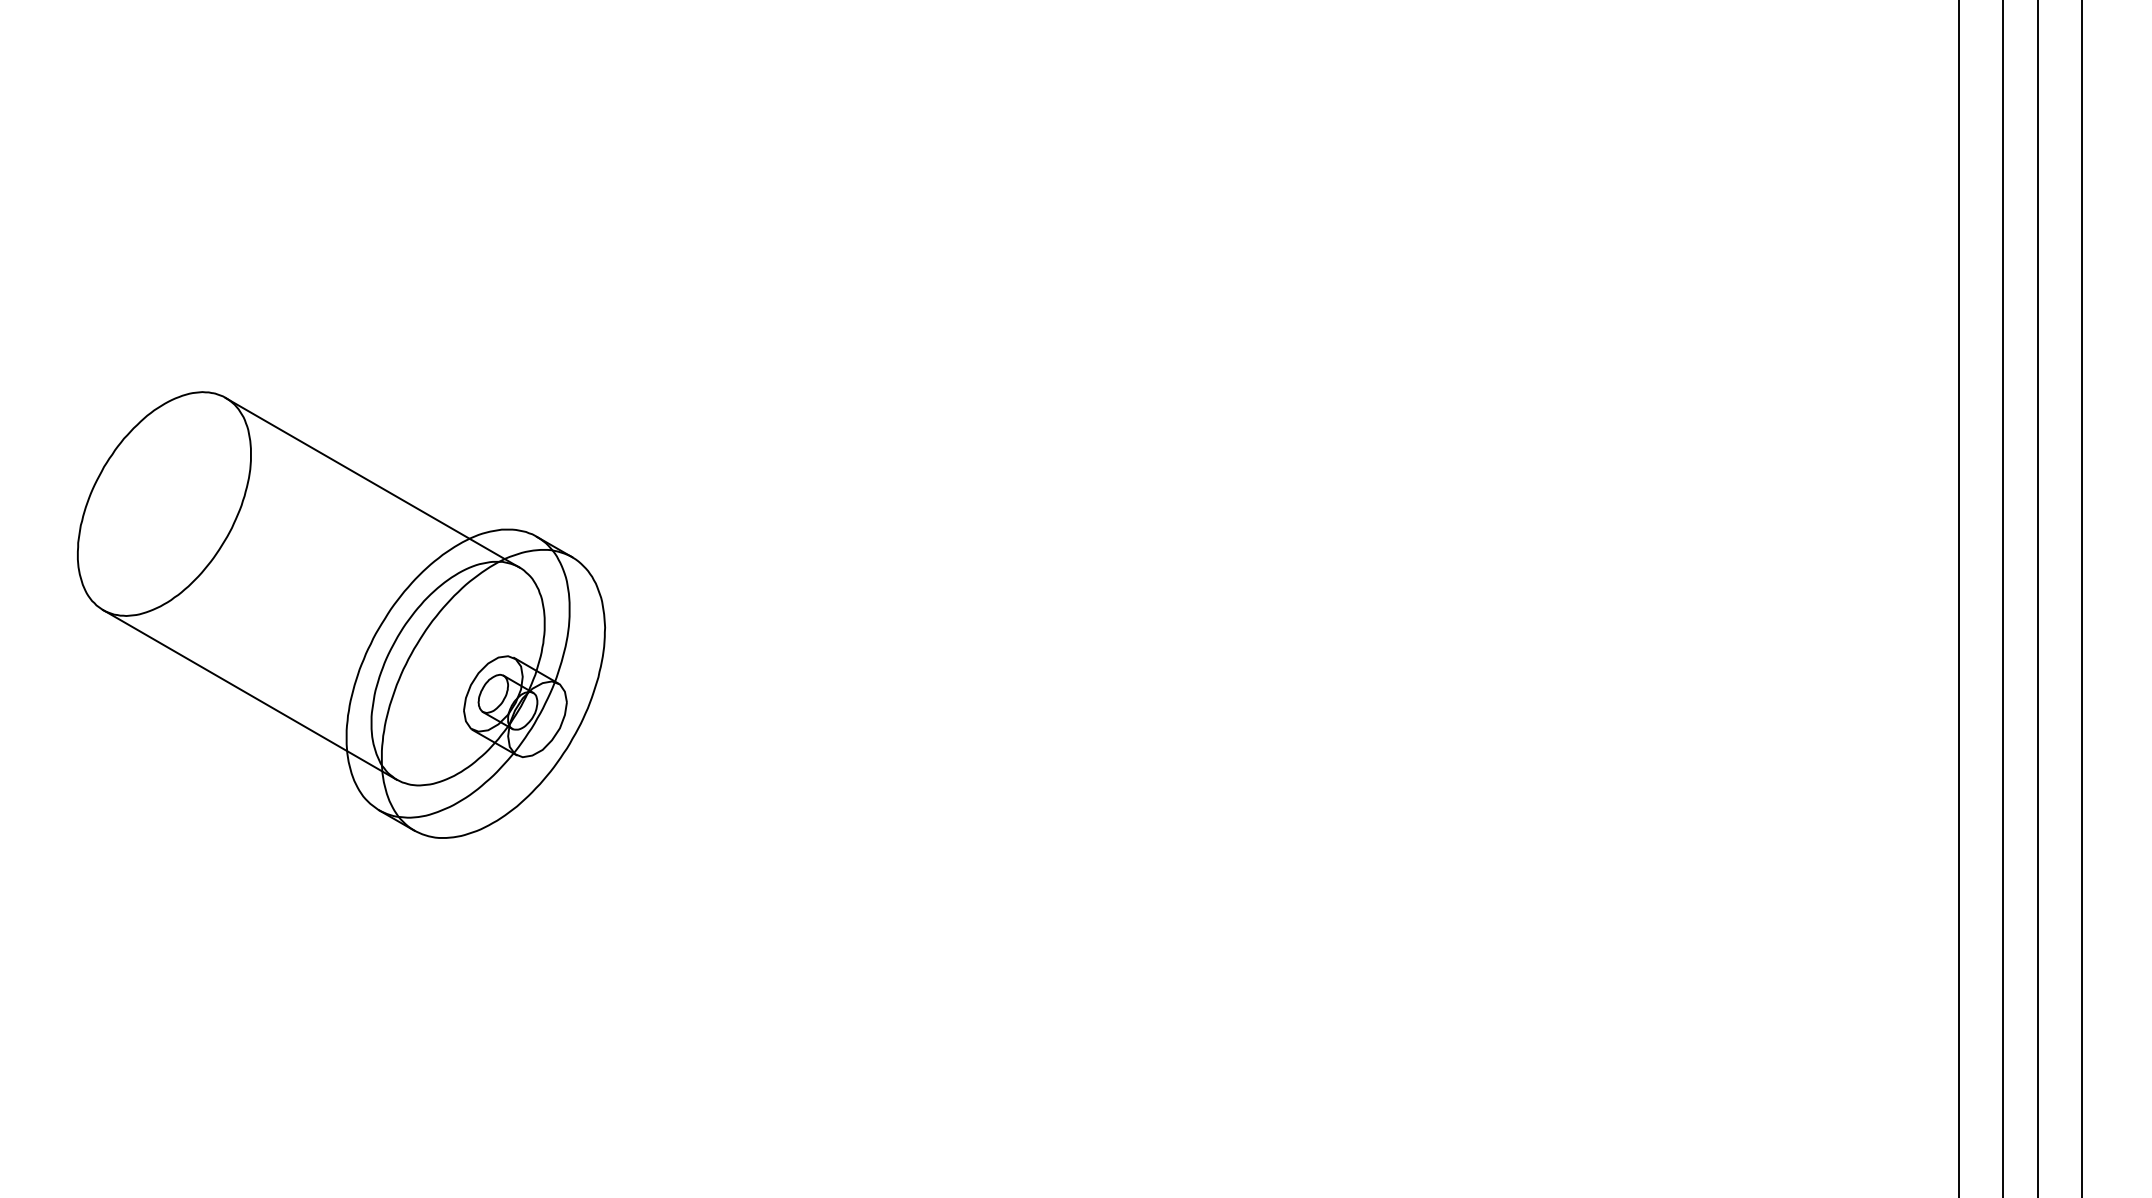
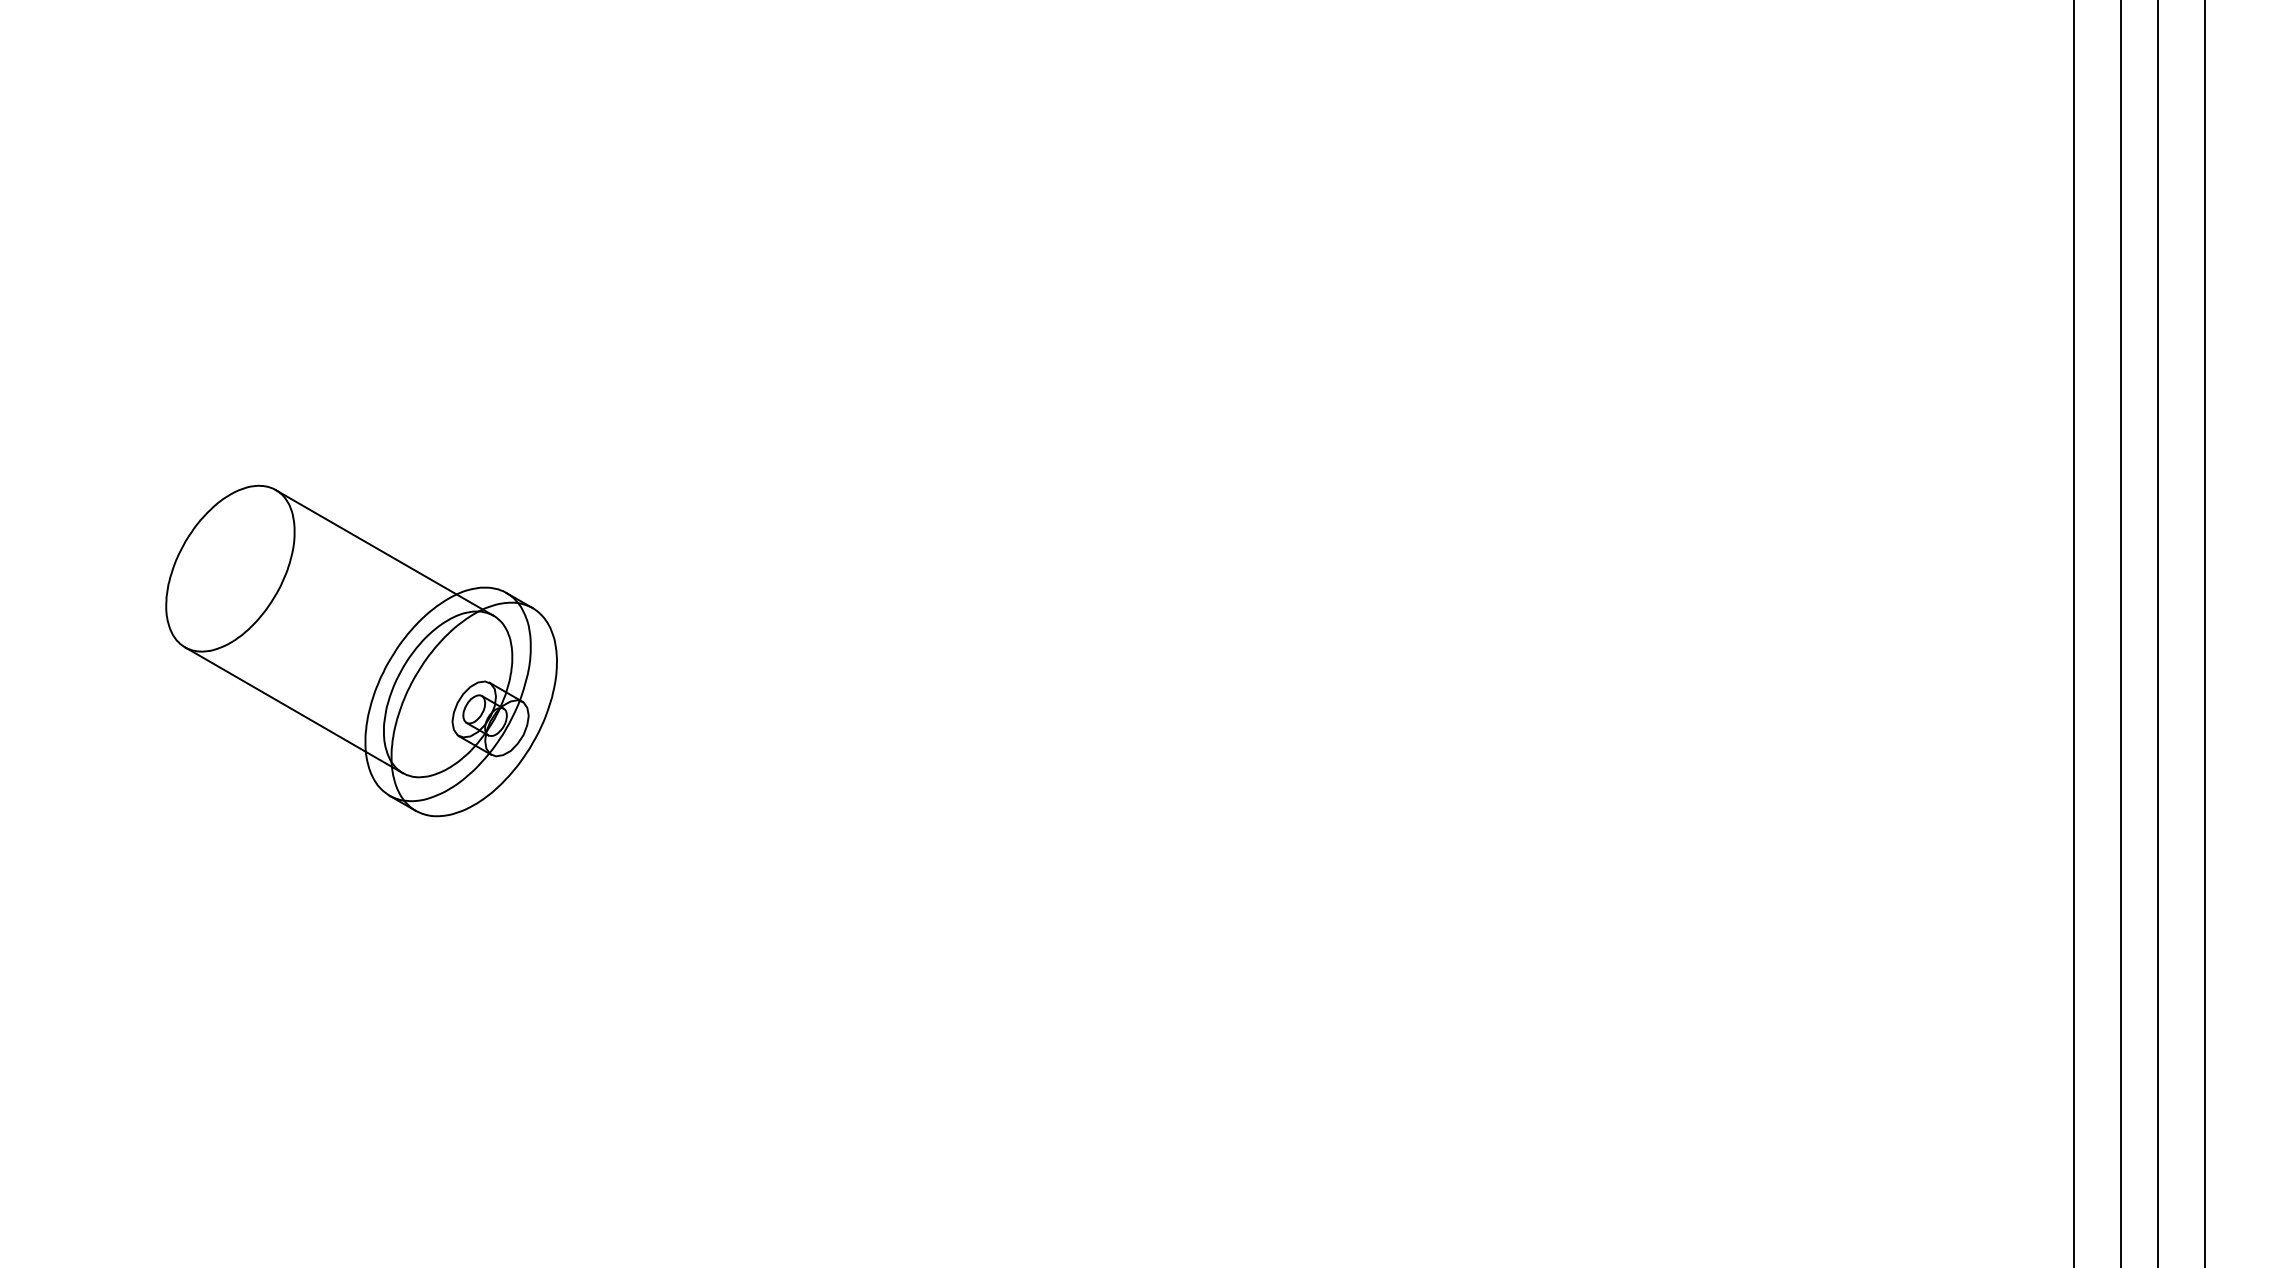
part: (341, 614) -> (361, 650), size x0.7

